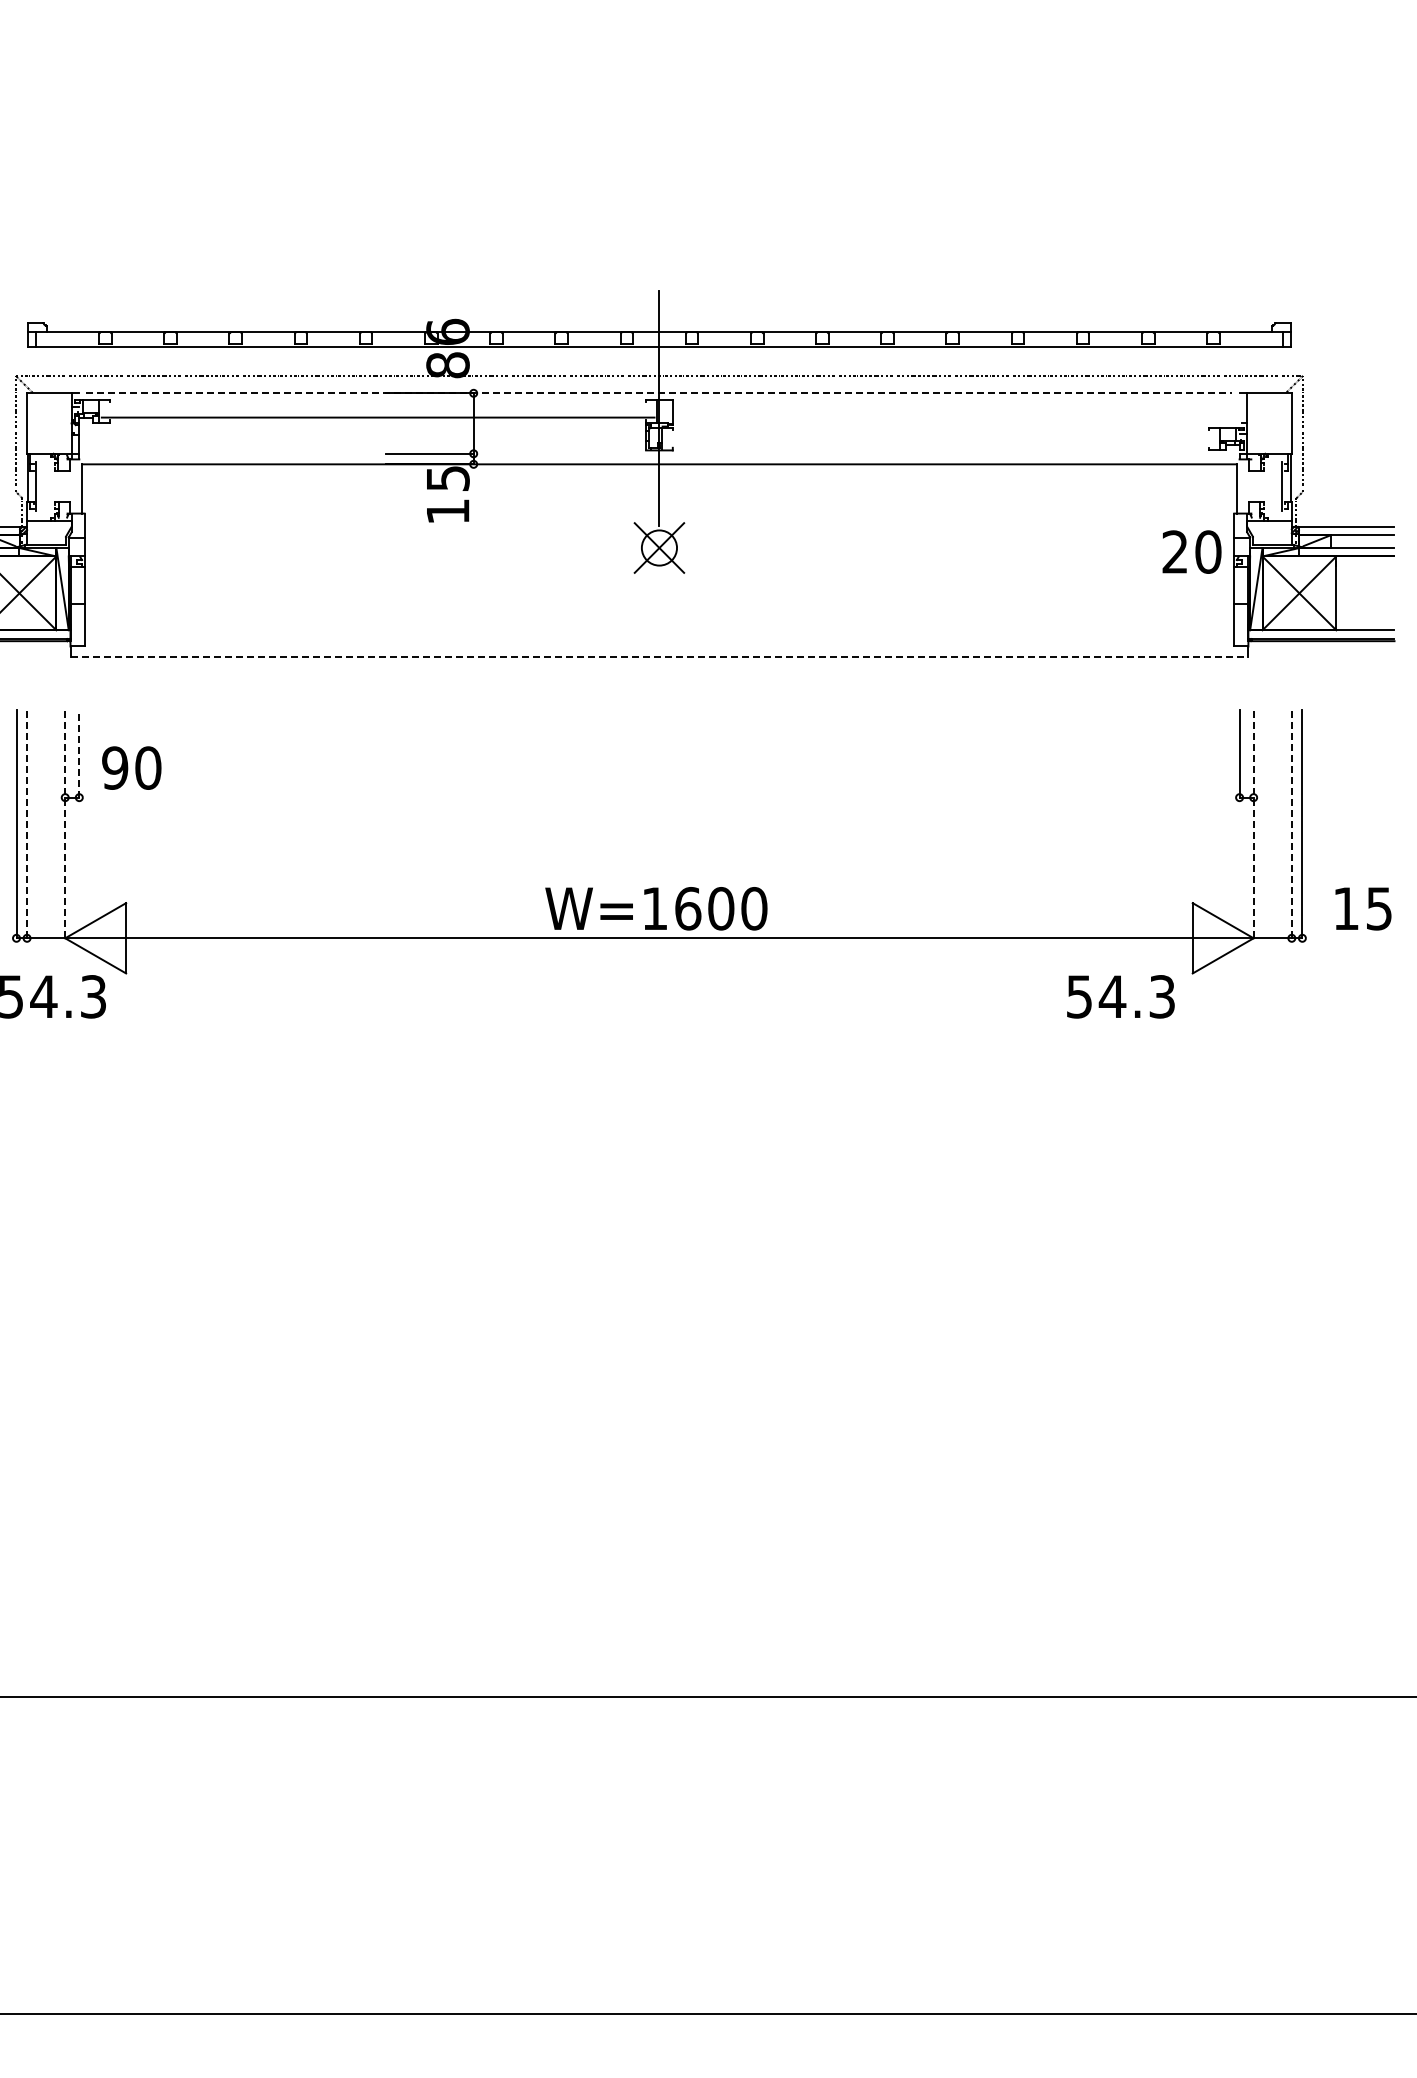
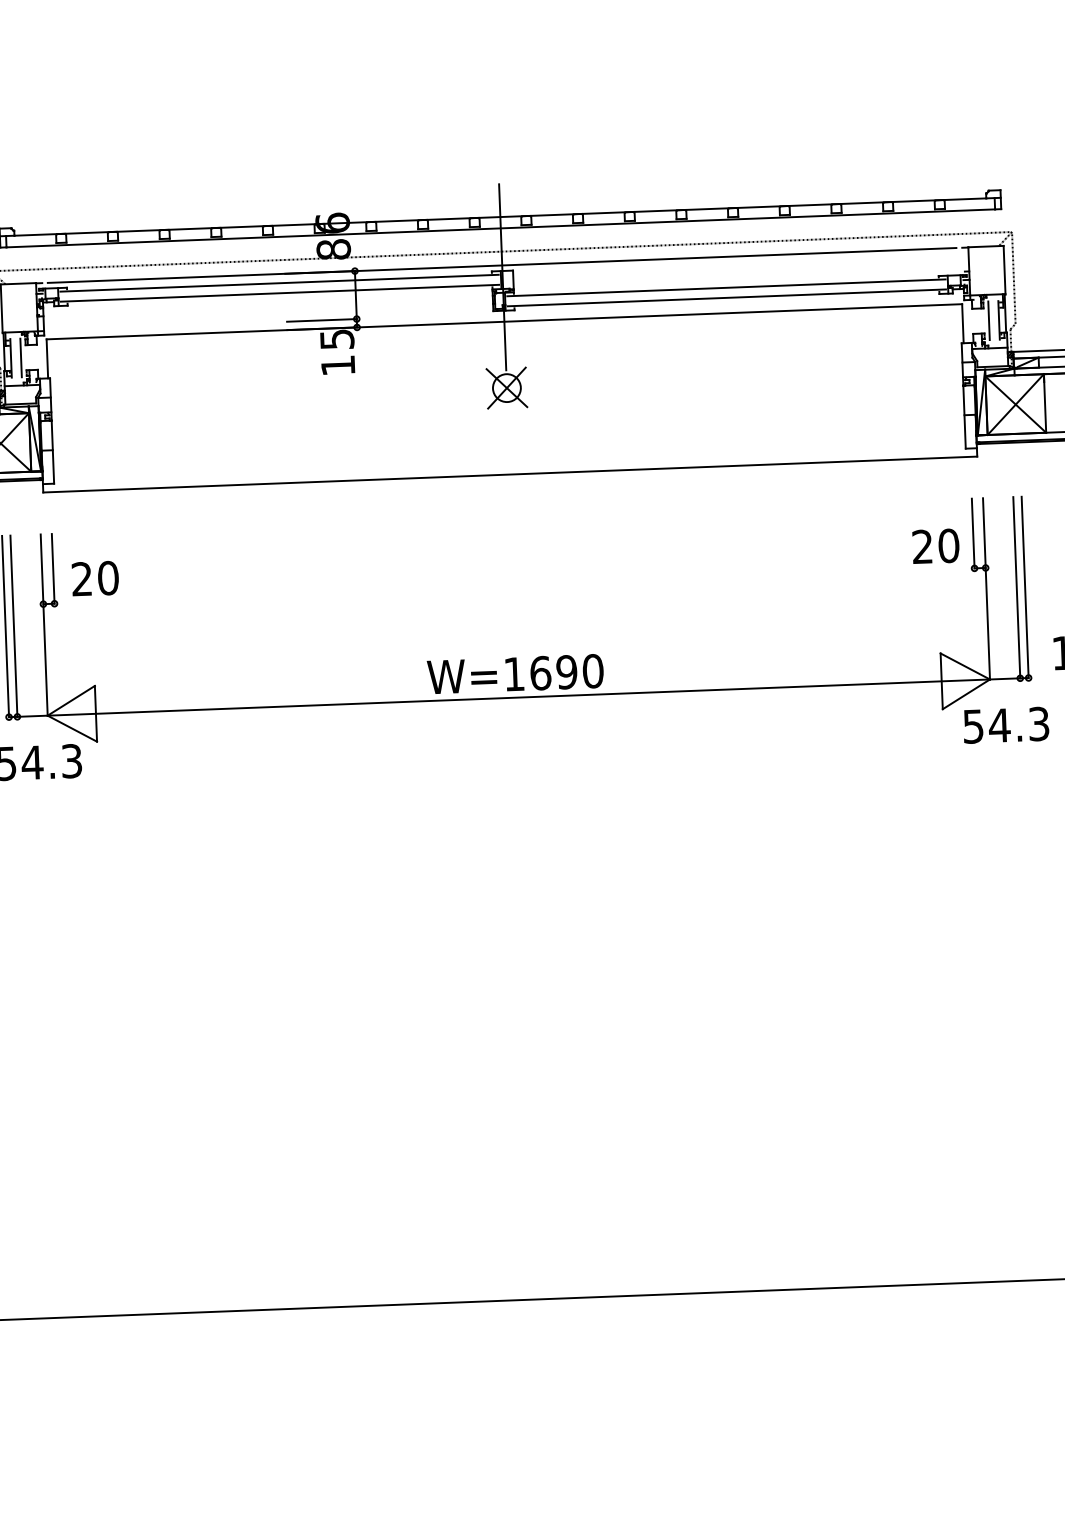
line: (659, 393) -> (502, 265), dashed -> solid
line: (377, 404) -> (279, 282), added
line: (940, 432) -> (726, 287), added
line: (940, 445) -> (726, 298), added
line: (49, 486) -> (21, 357), added
line: (1269, 486) -> (988, 320), added
text: (1191, 551) -> (935, 545), moved
line: (659, 657) -> (510, 474), dashed -> solid
line: (79, 753) -> (53, 568), dashed -> solid
text: (115, 767) -> (82, 578), 90 -> 20
line: (27, 823) -> (14, 625), dashed -> solid
line: (65, 823) -> (44, 624), dashed -> solid
line: (1253, 823) -> (986, 588), dashed -> solid
line: (1291, 823) -> (1016, 587), dashed -> solid
text: (721, 908) -> (567, 672), W=1600 -> W=1690
text: (1120, 996) -> (1005, 725), moved

